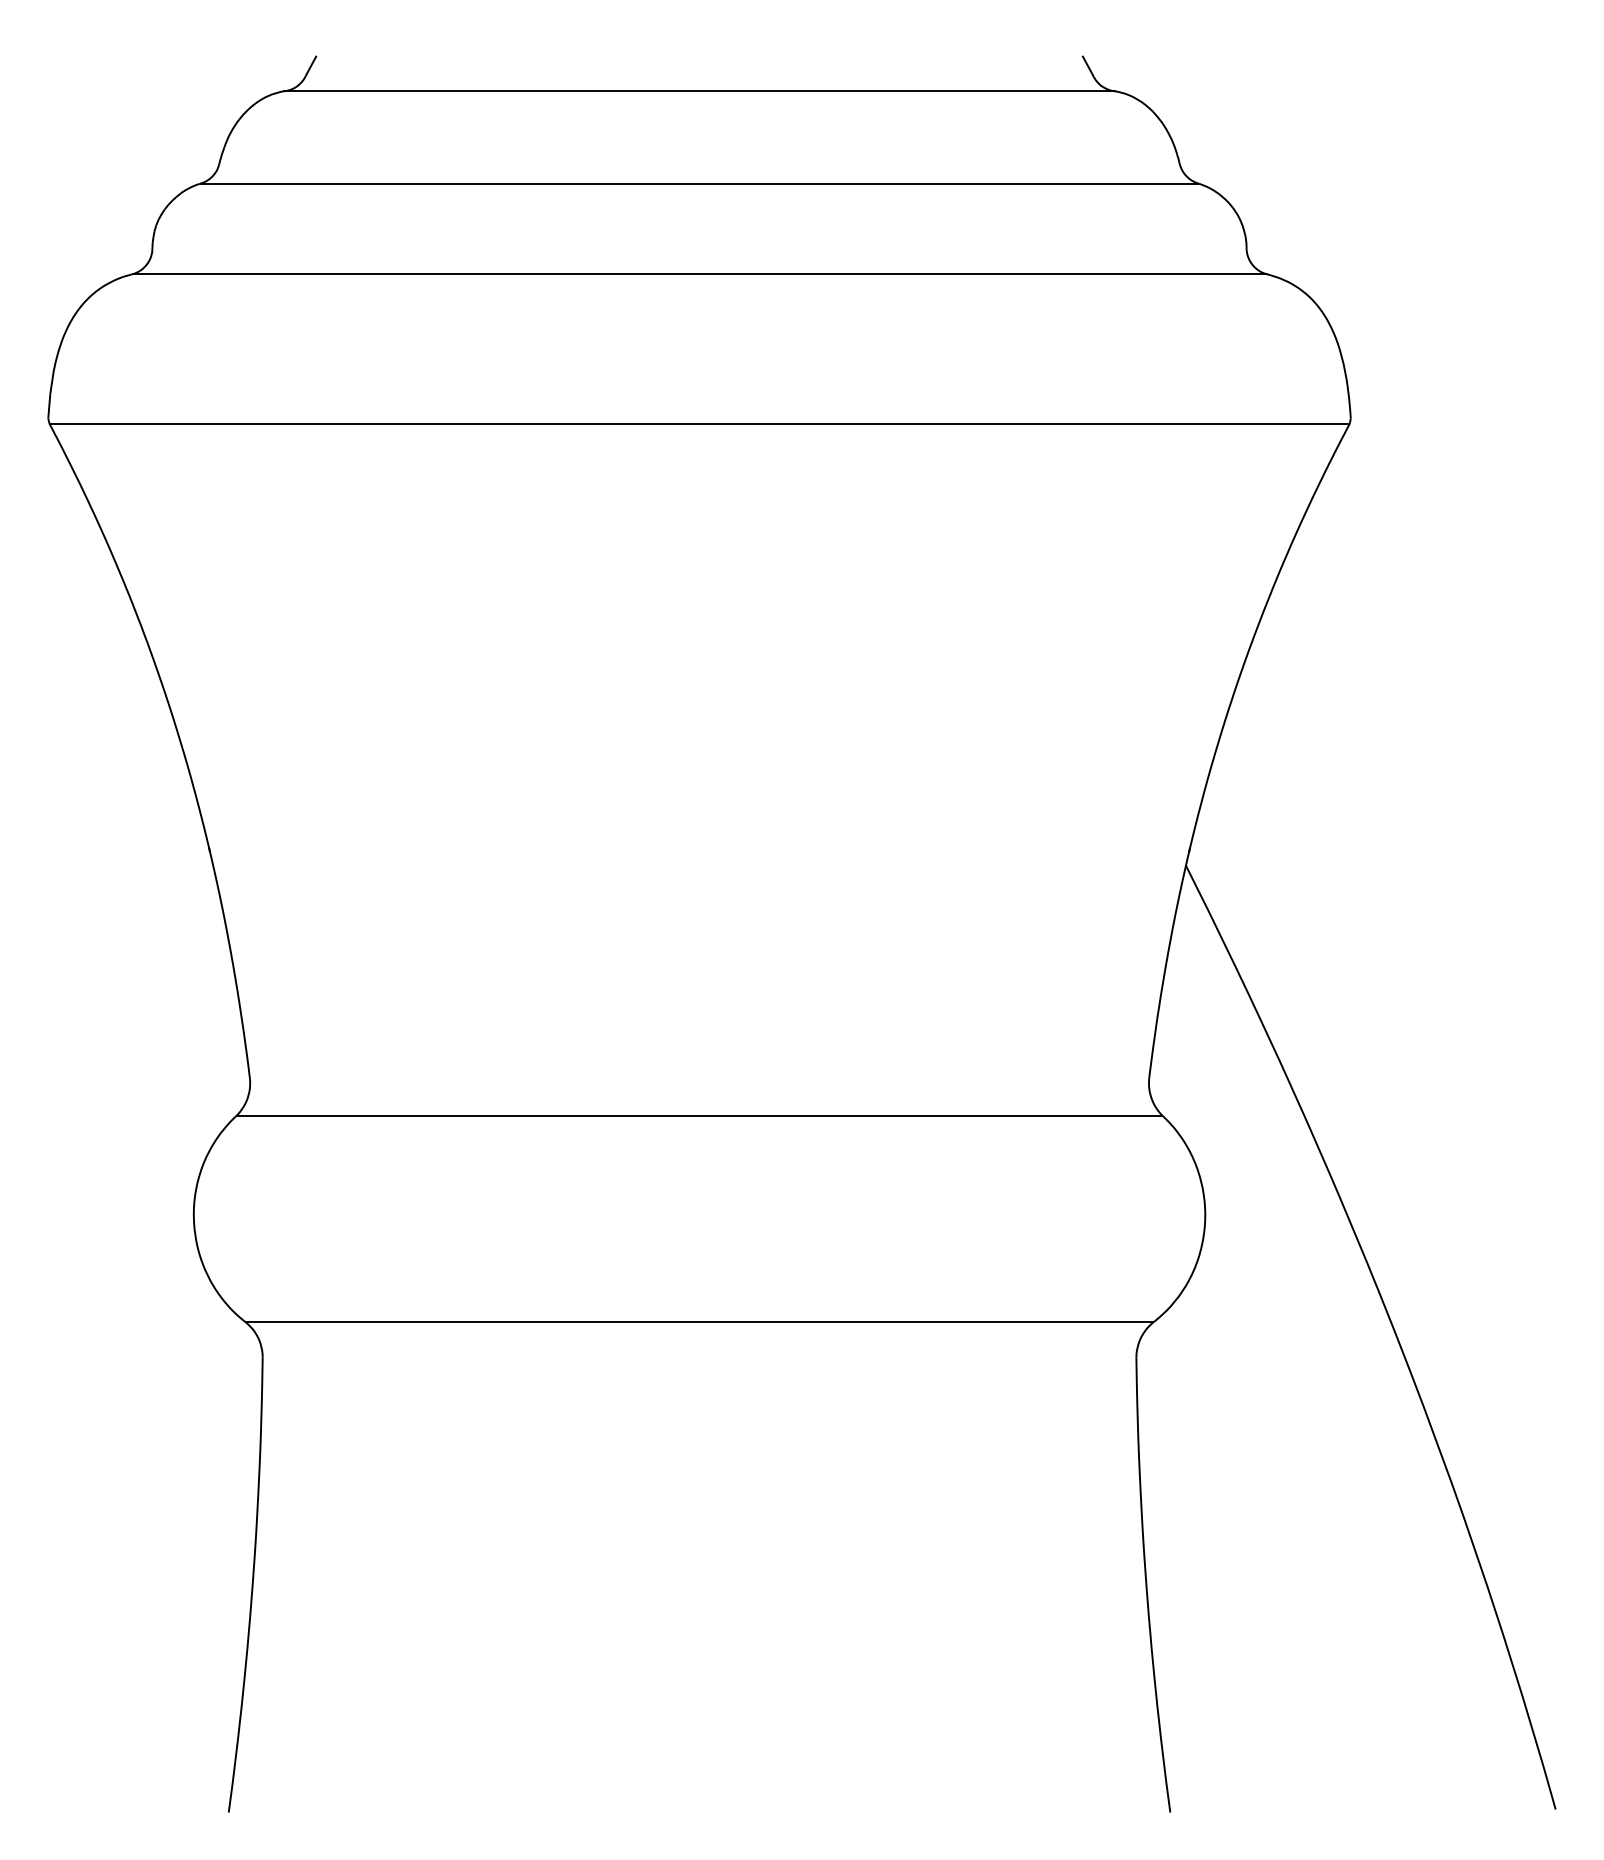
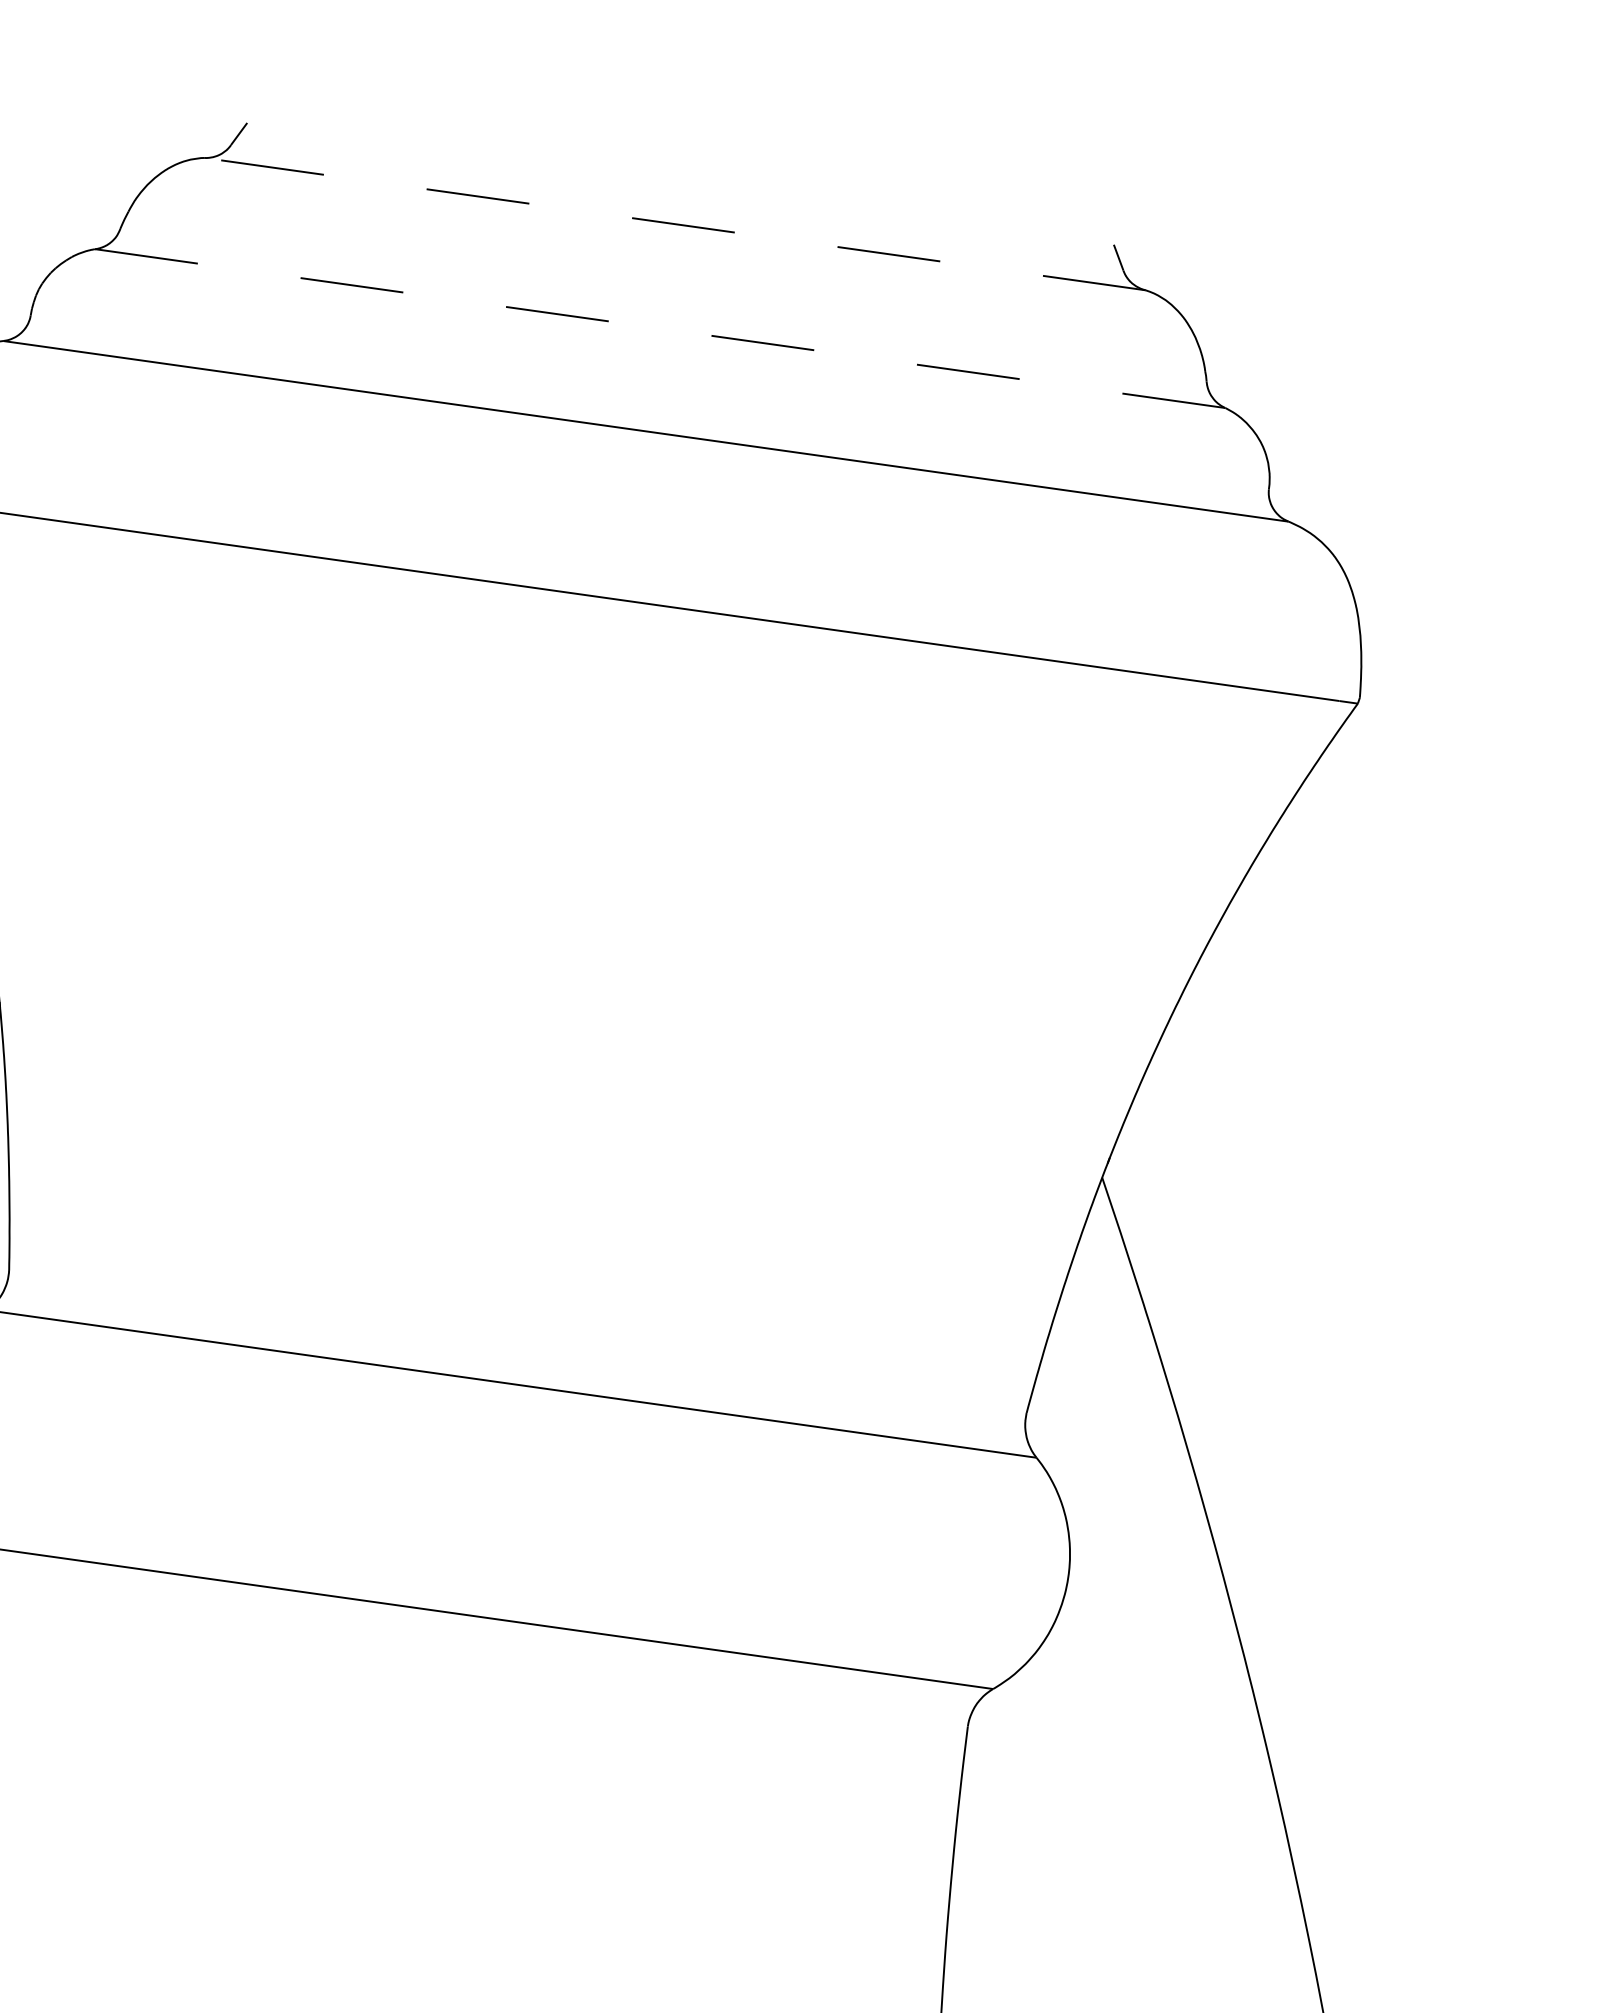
line: (699, 91) -> (674, 224), solid -> dashed
line: (700, 183) -> (661, 328), solid -> dashed

